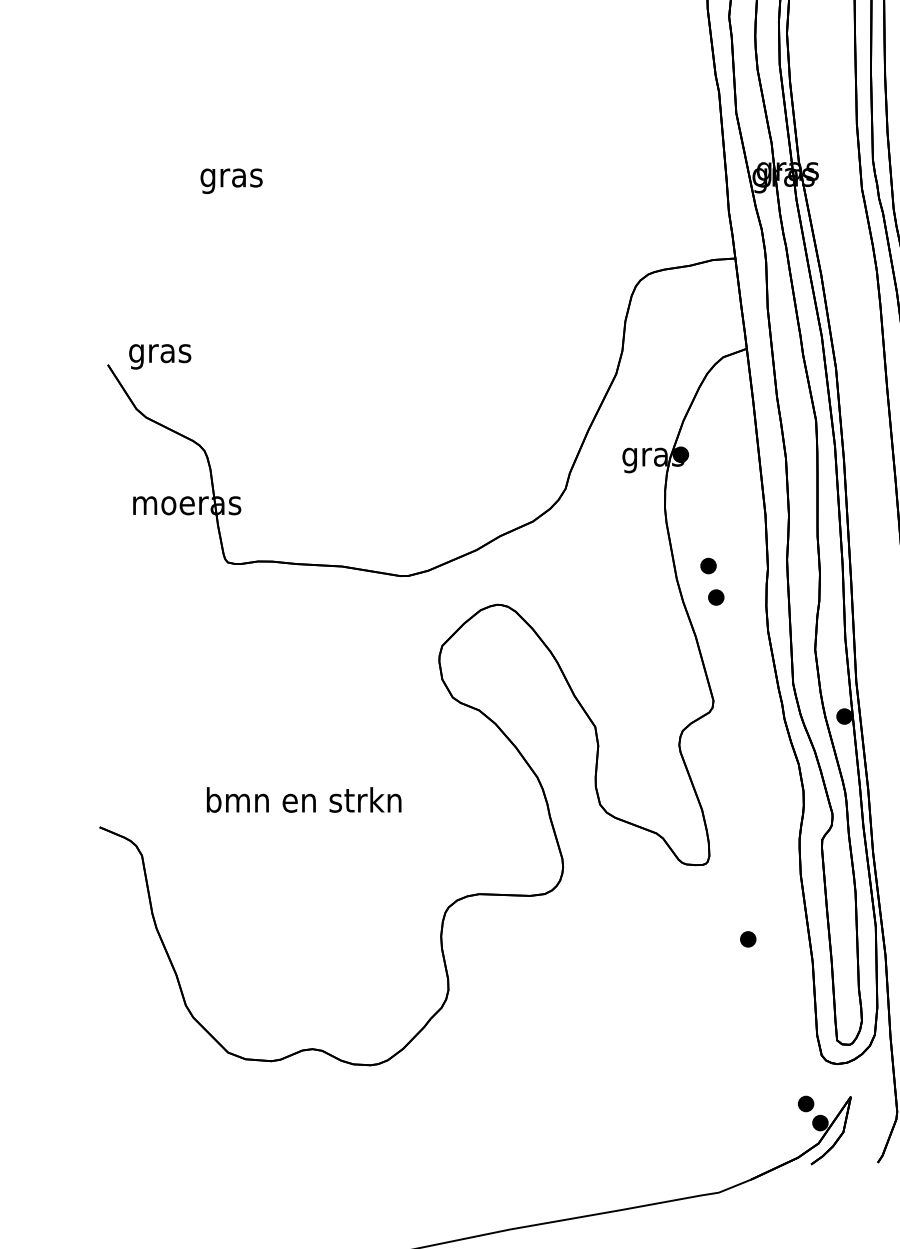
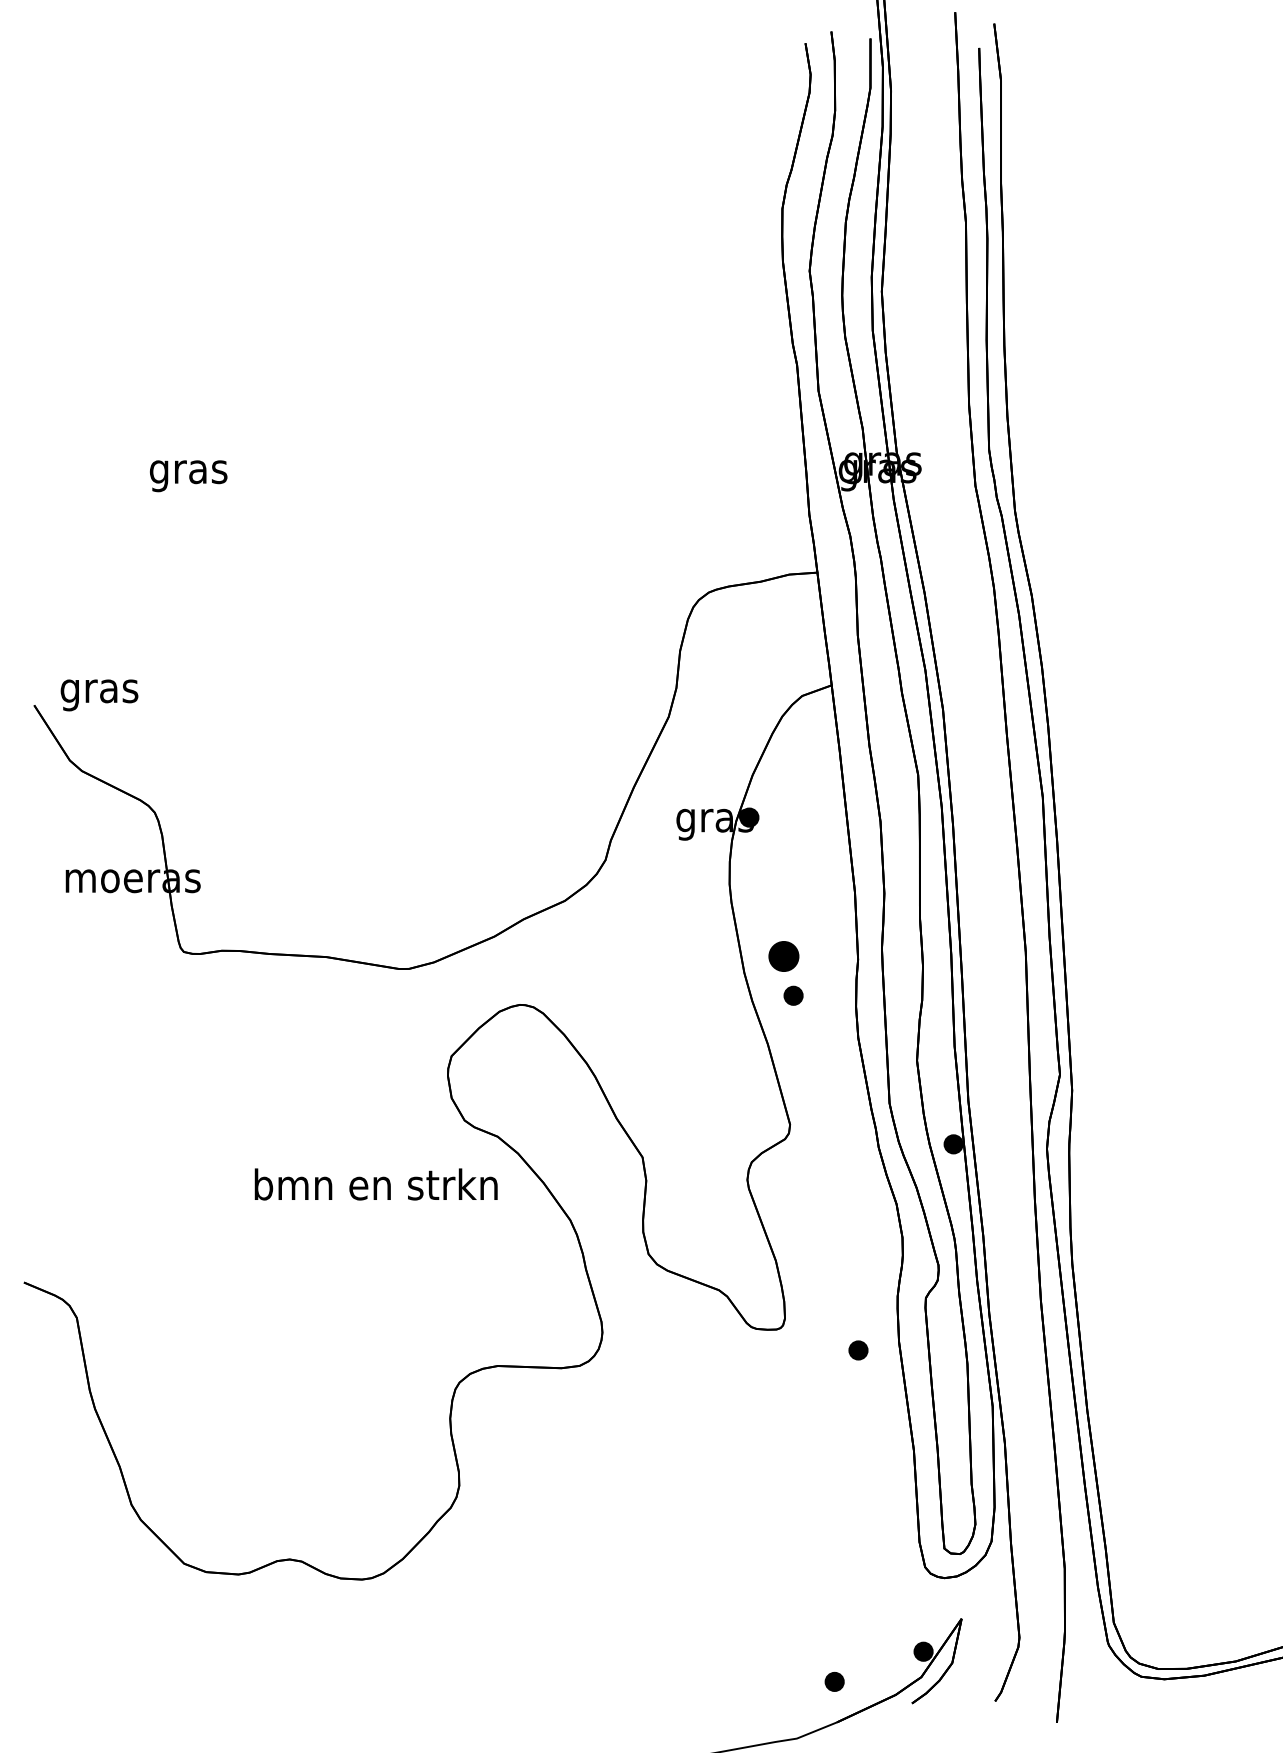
part: (708, 566) -> (783, 956), size x1.6
text: (303, 800) -> (375, 1184), moved
part: (748, 939) -> (858, 1350), moved
part: (805, 1103) -> (834, 1681), moved

